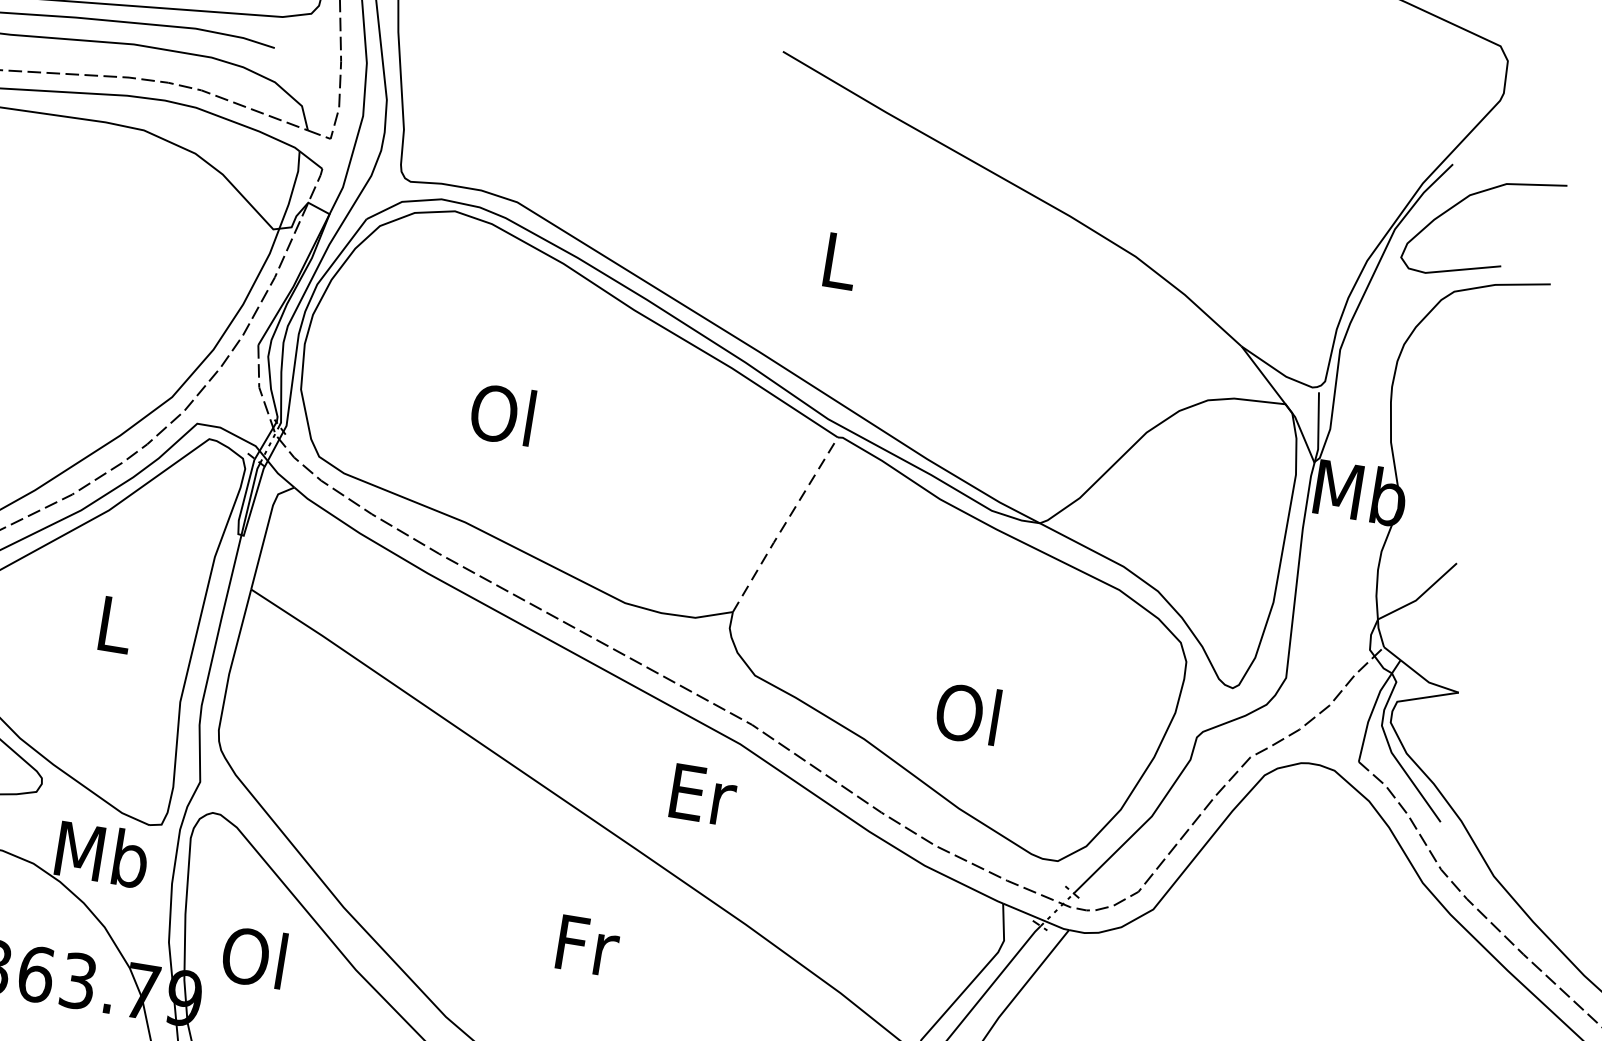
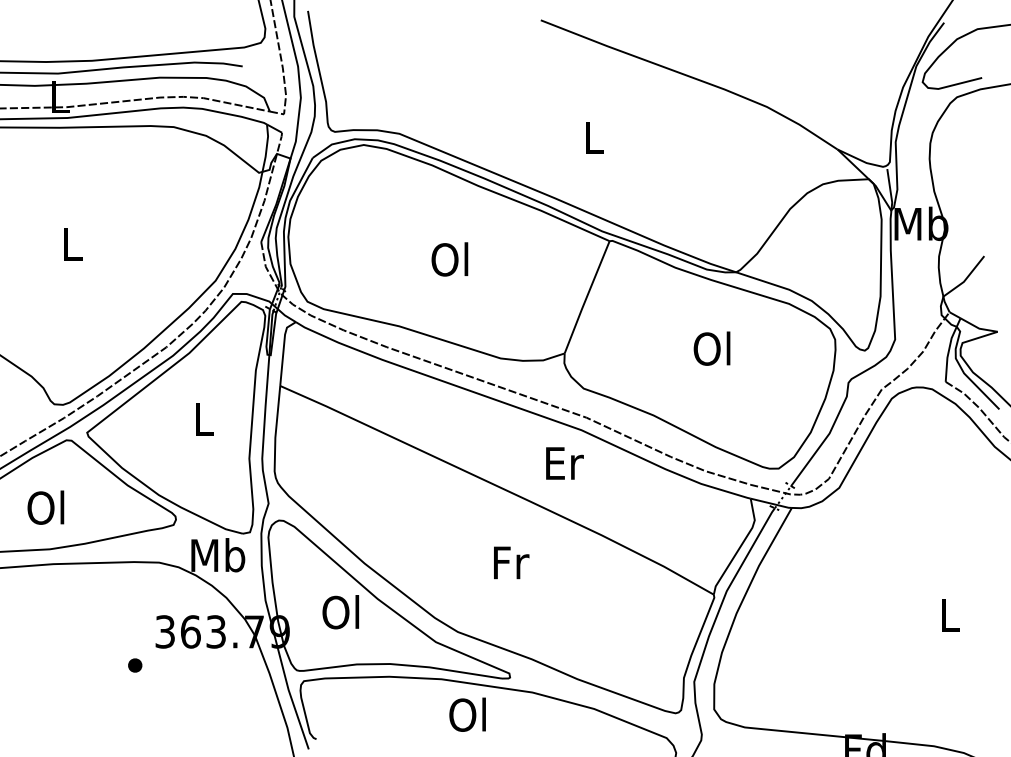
text: (501, 414) -> (449, 259), moved
line: (784, 524) -> (586, 297), dashed -> solid
text: (967, 713) -> (711, 348), moved
text: (253, 957) -> (340, 612), moved

